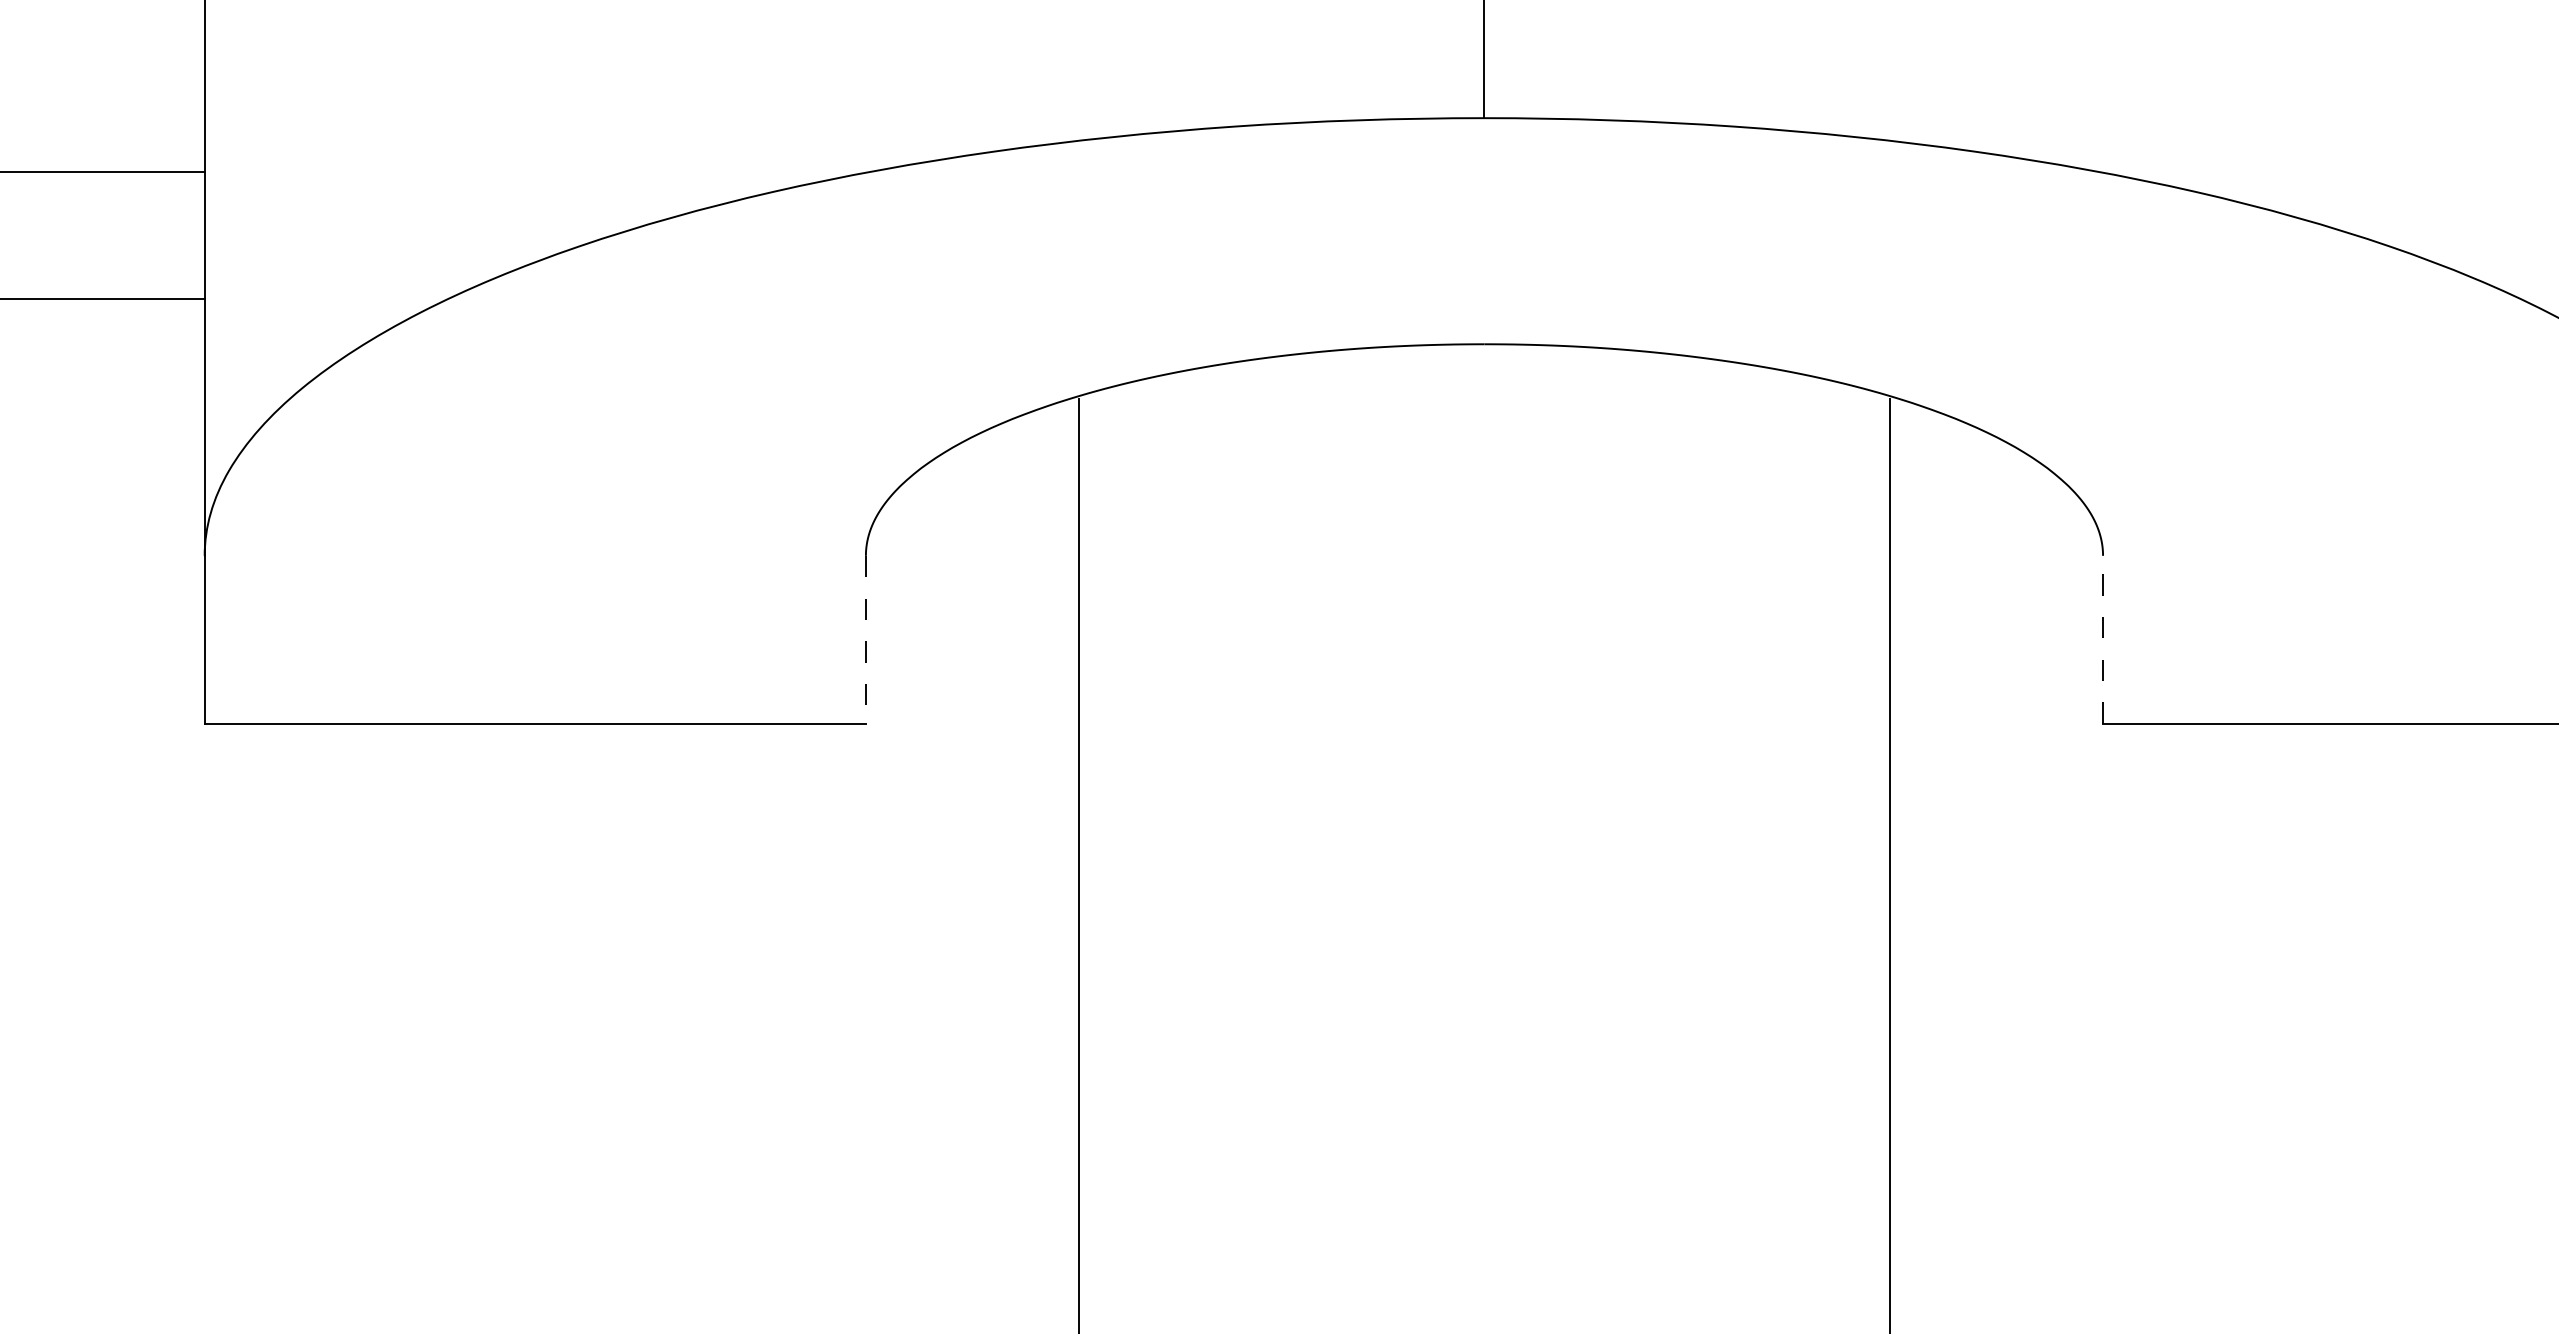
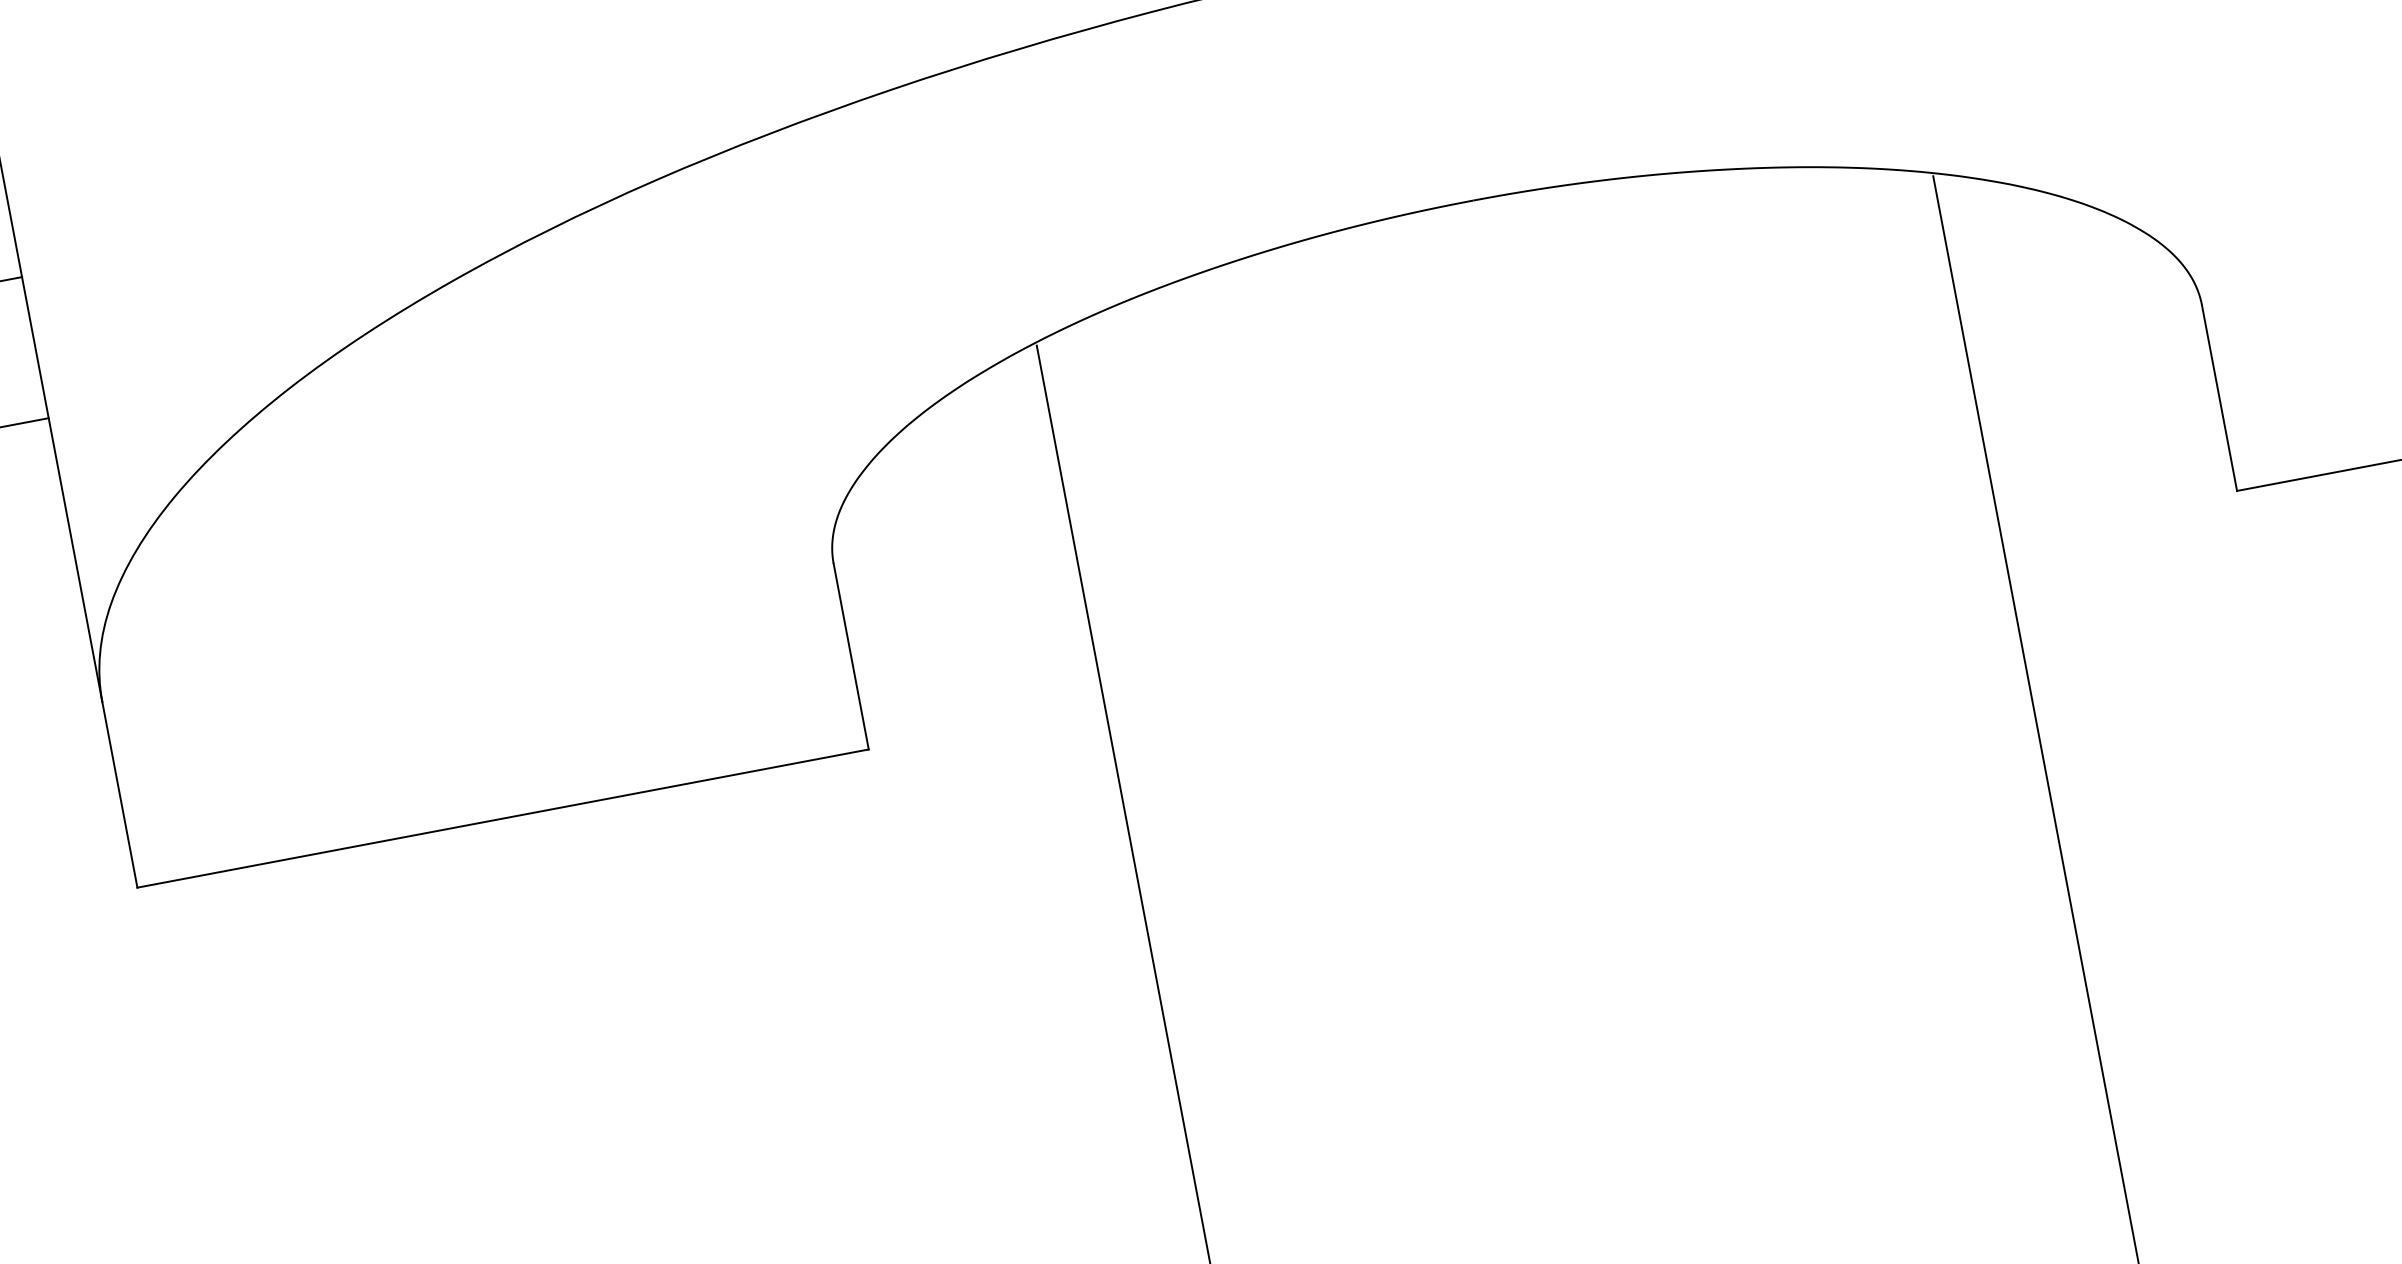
line: (865, 639) -> (850, 656), dashed -> solid
line: (2103, 639) -> (2219, 397), dashed -> solid

